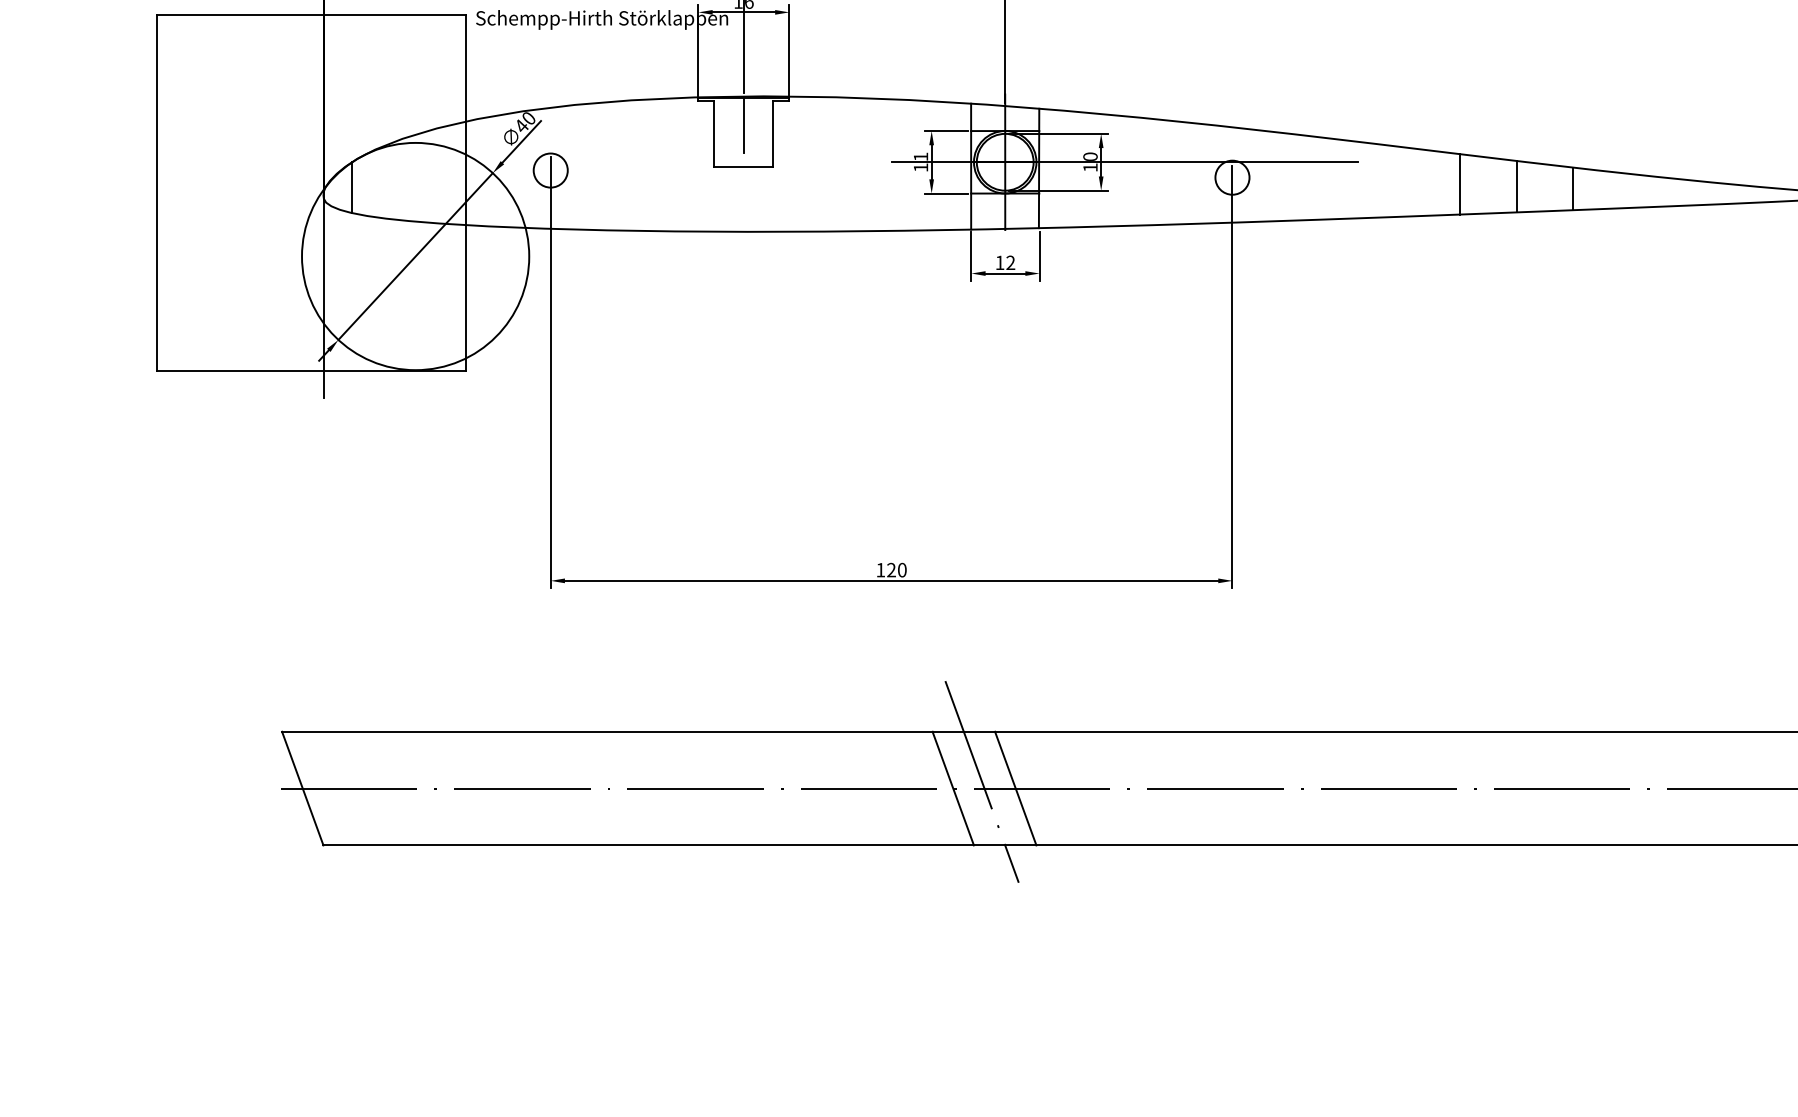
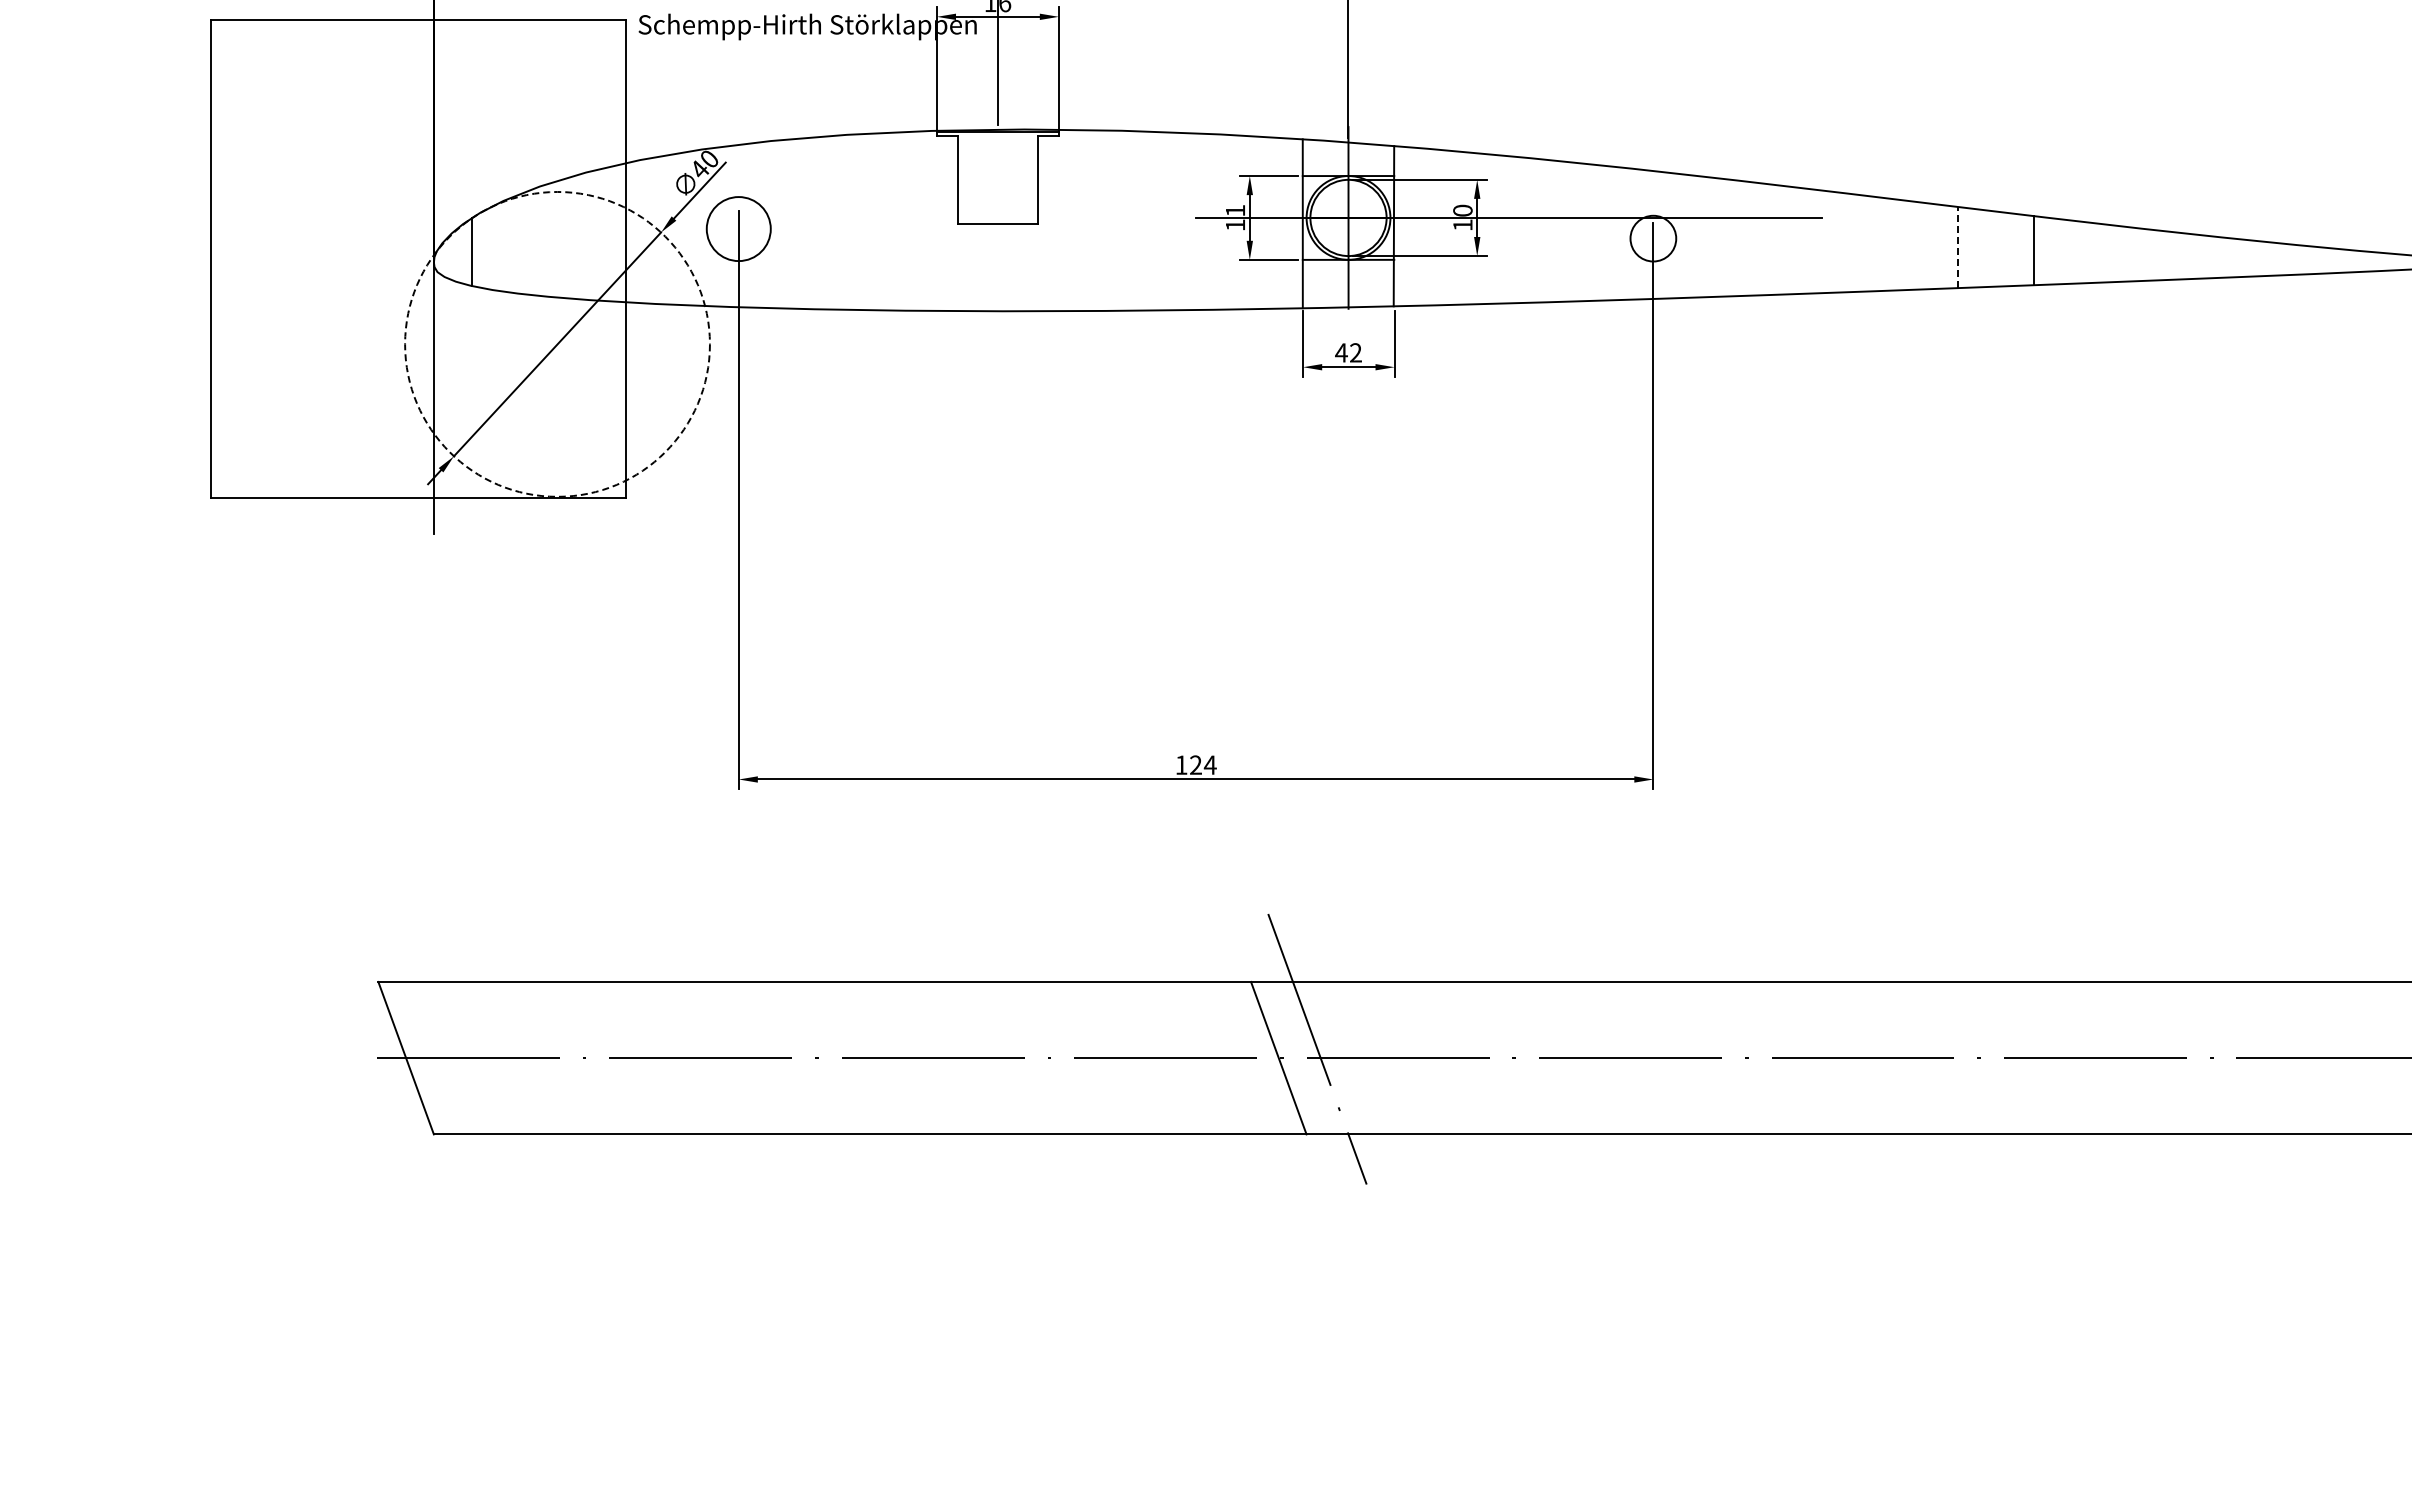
line: (743, 125) -> (997, 168), removed
circle: (550, 170) -> (738, 228), size x1.4
line: (1459, 184) -> (1958, 247), solid -> dashed
line: (1573, 188) -> (2110, 253), removed
circle: (415, 255) -> (557, 343), solid -> dashed
text: (1000, 262) -> (1341, 352), 12 -> 42
text: (901, 569) -> (1209, 764), 120 -> 124
line: (1015, 788) -> (1362, 1057), removed

